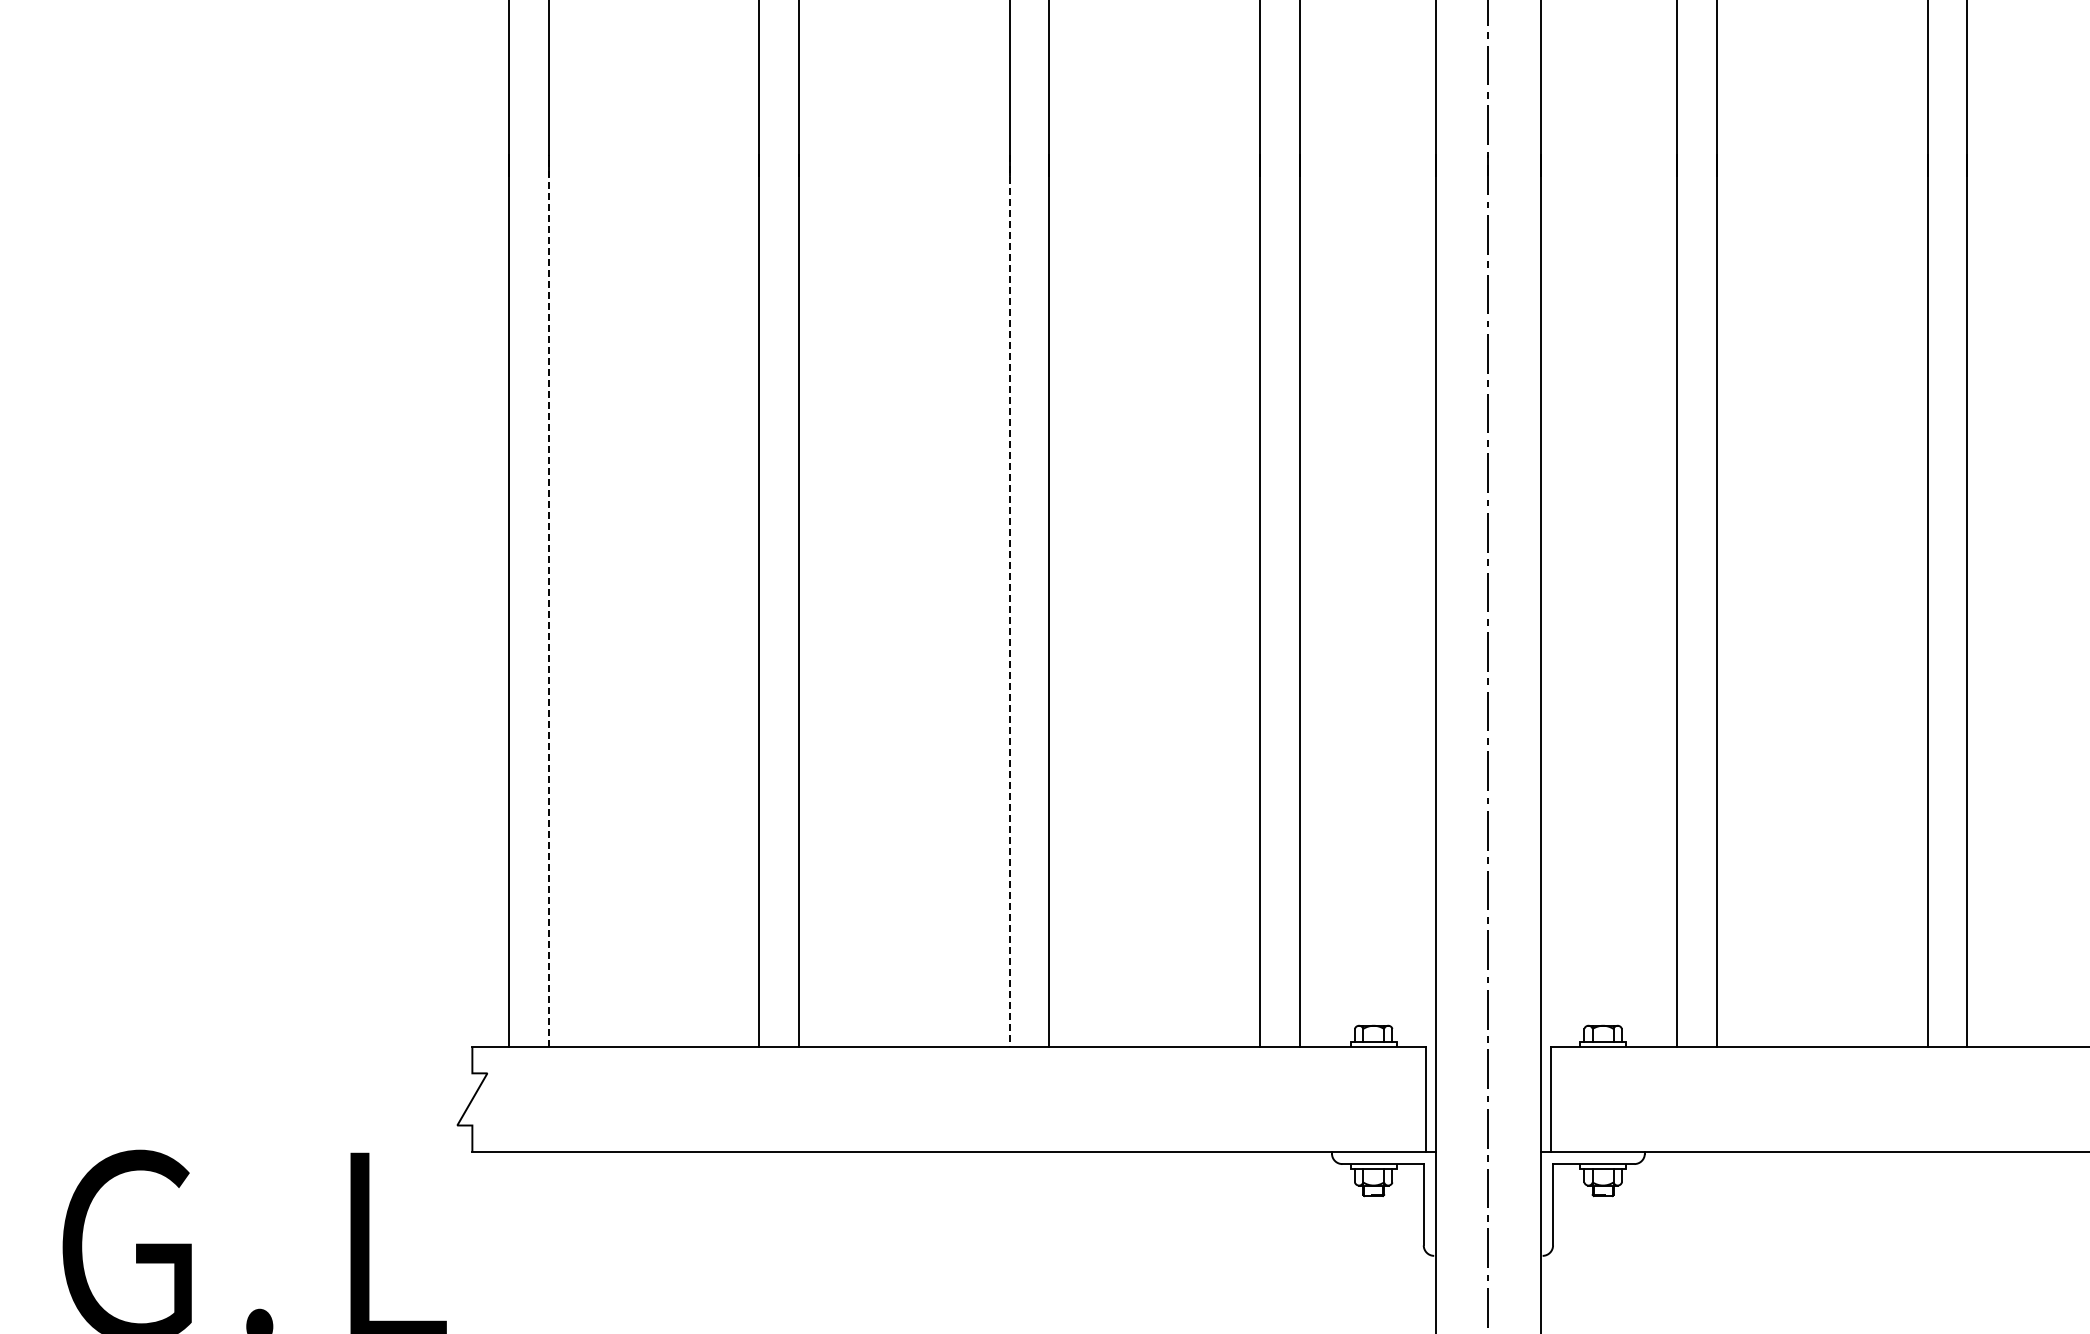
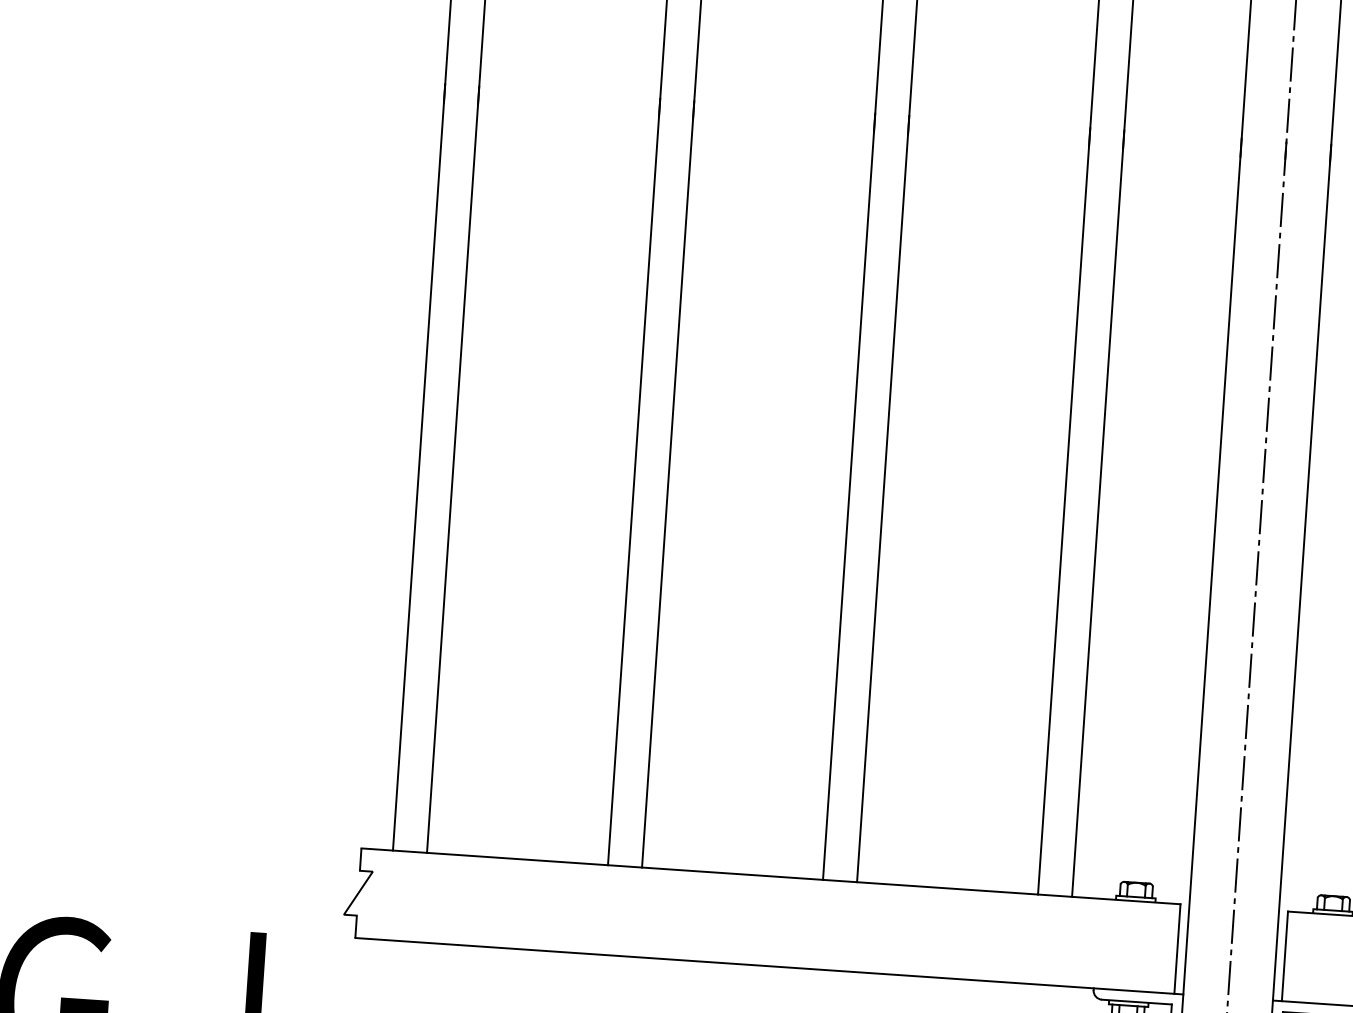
line: (548, 601) -> (452, 469), dashed -> solid
line: (1009, 601) -> (848, 496), dashed -> solid

